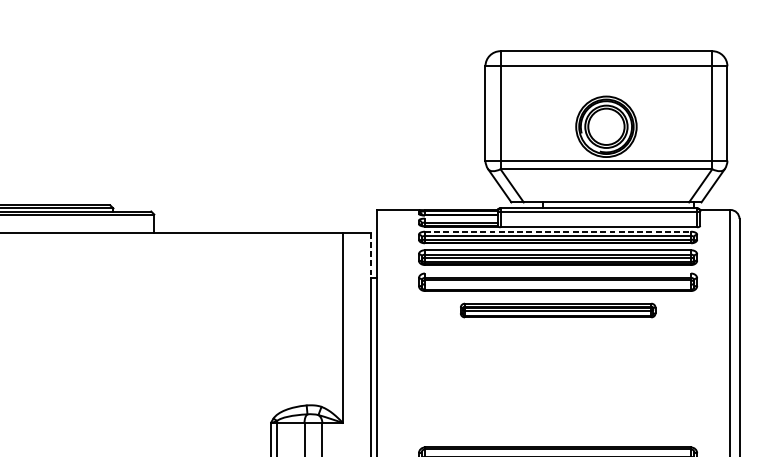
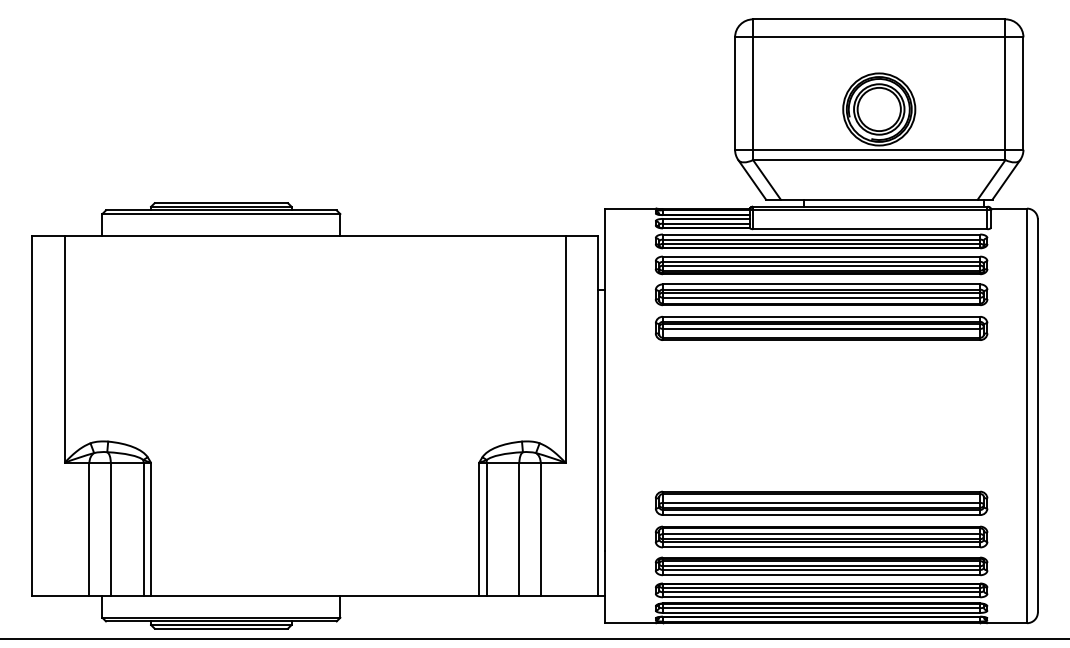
line: (460, 218) -> (705, 218), added
line: (557, 231) -> (821, 234), dashed -> solid
line: (370, 256) -> (598, 263), dashed -> solid
line: (557, 273) -> (821, 284), added
line: (557, 284) -> (821, 297), added
part: (557, 310) -> (821, 328), size x1.43

